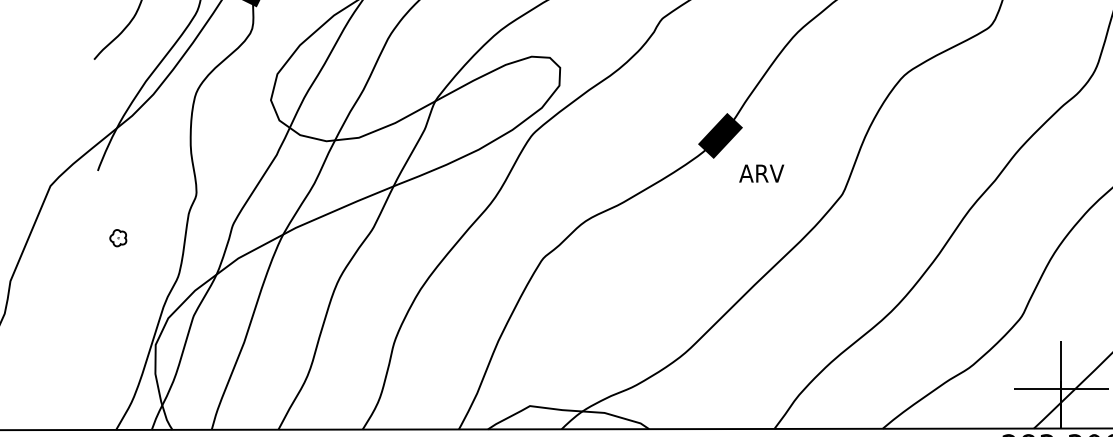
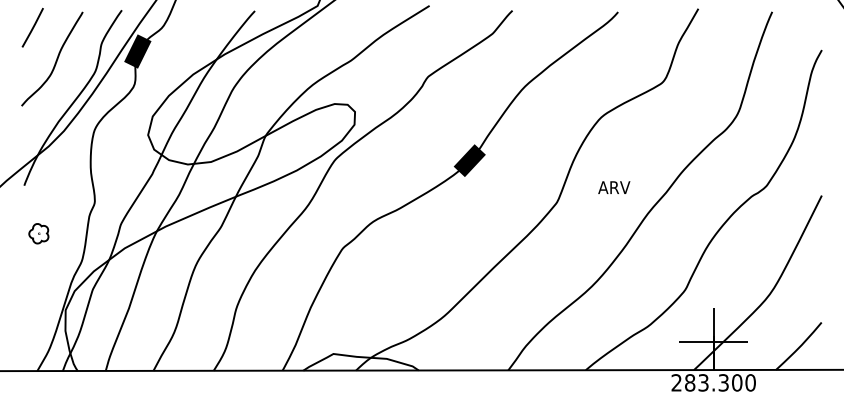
text: (762, 173) -> (614, 187), moved
part: (117, 237) -> (38, 233), size x1.67

